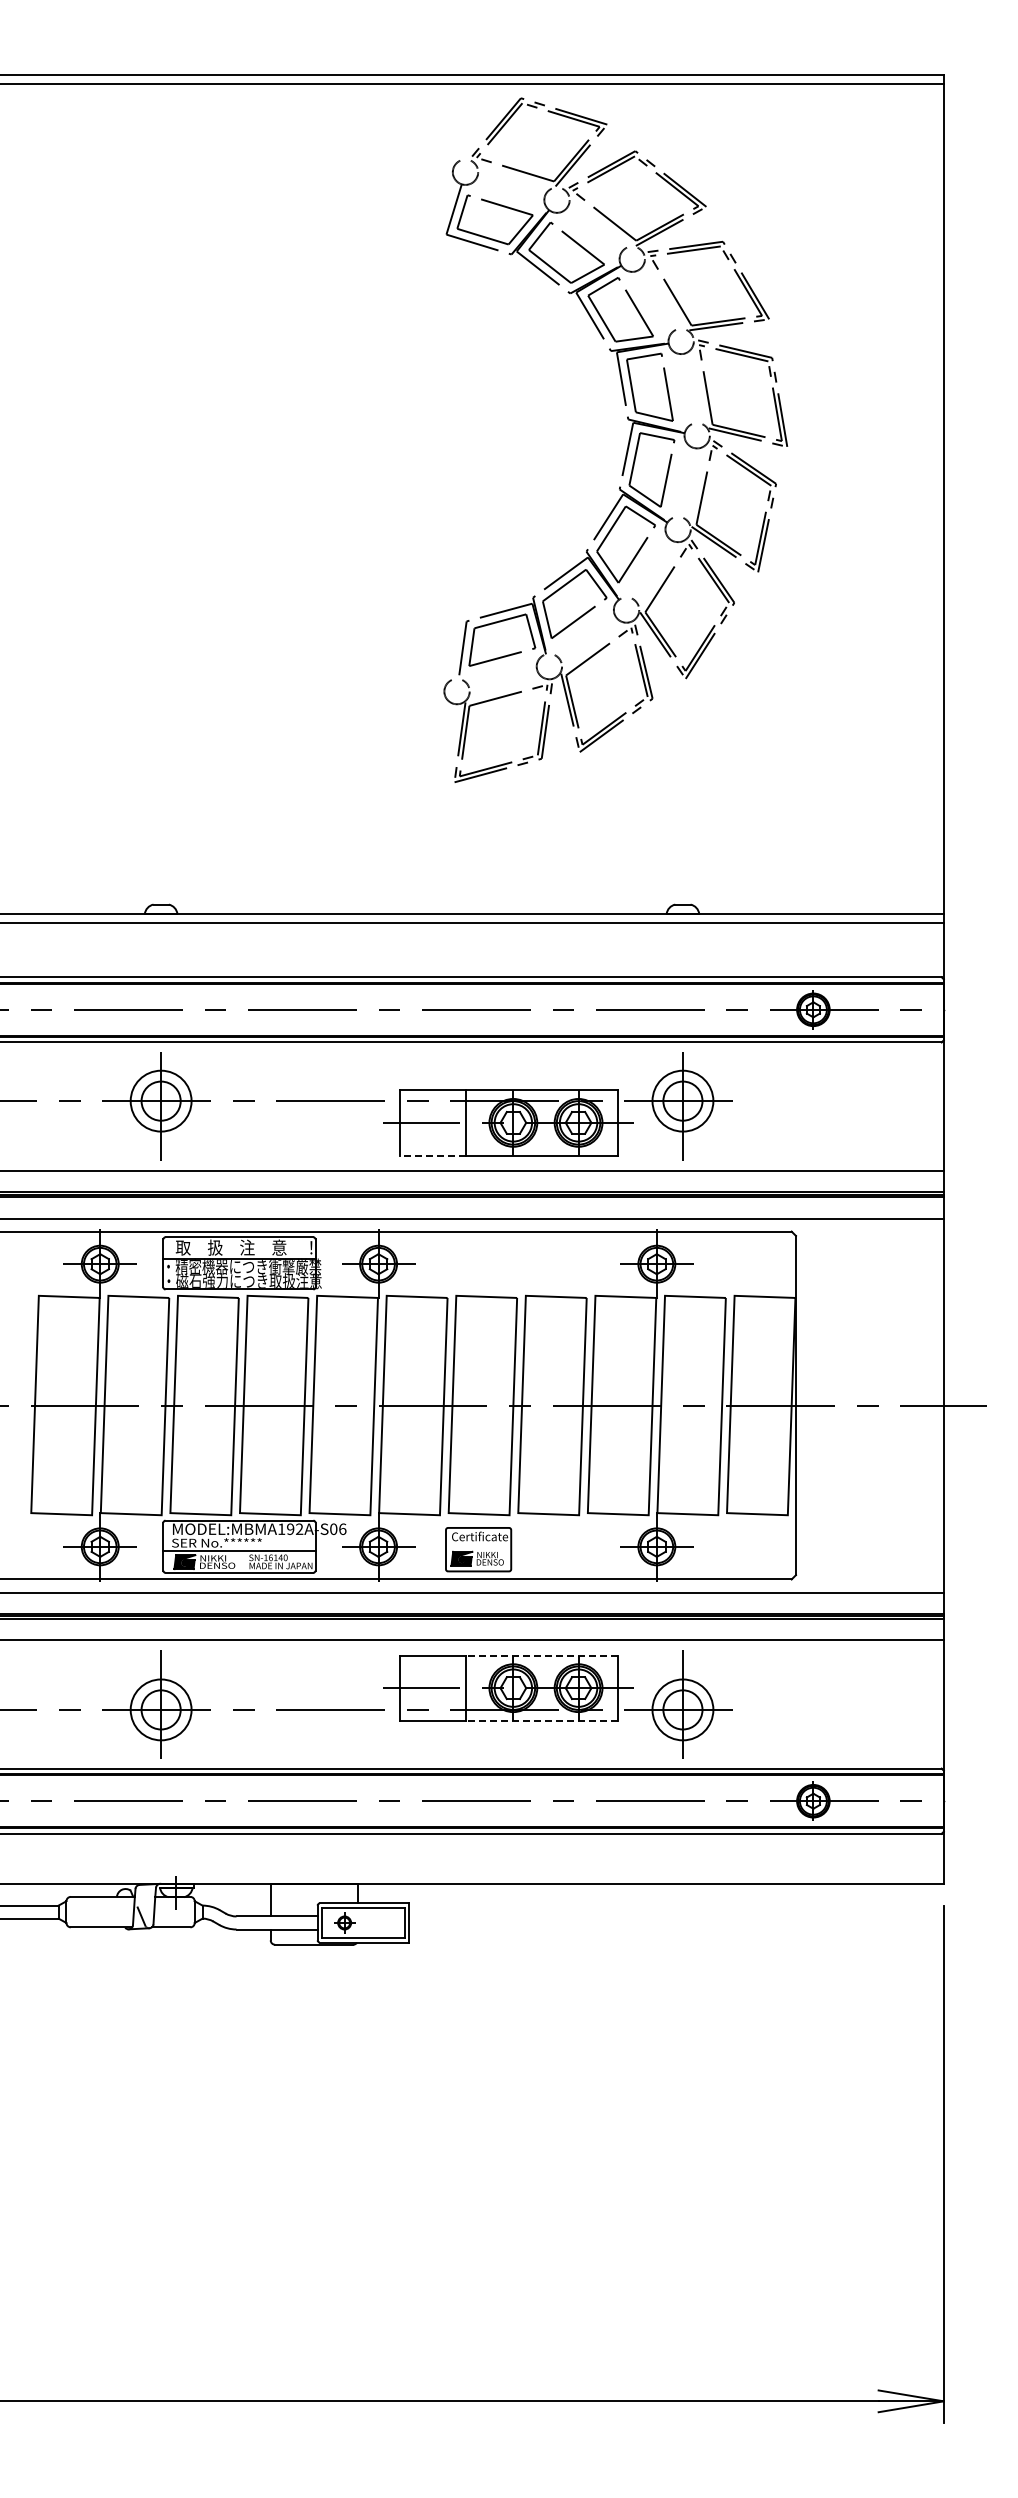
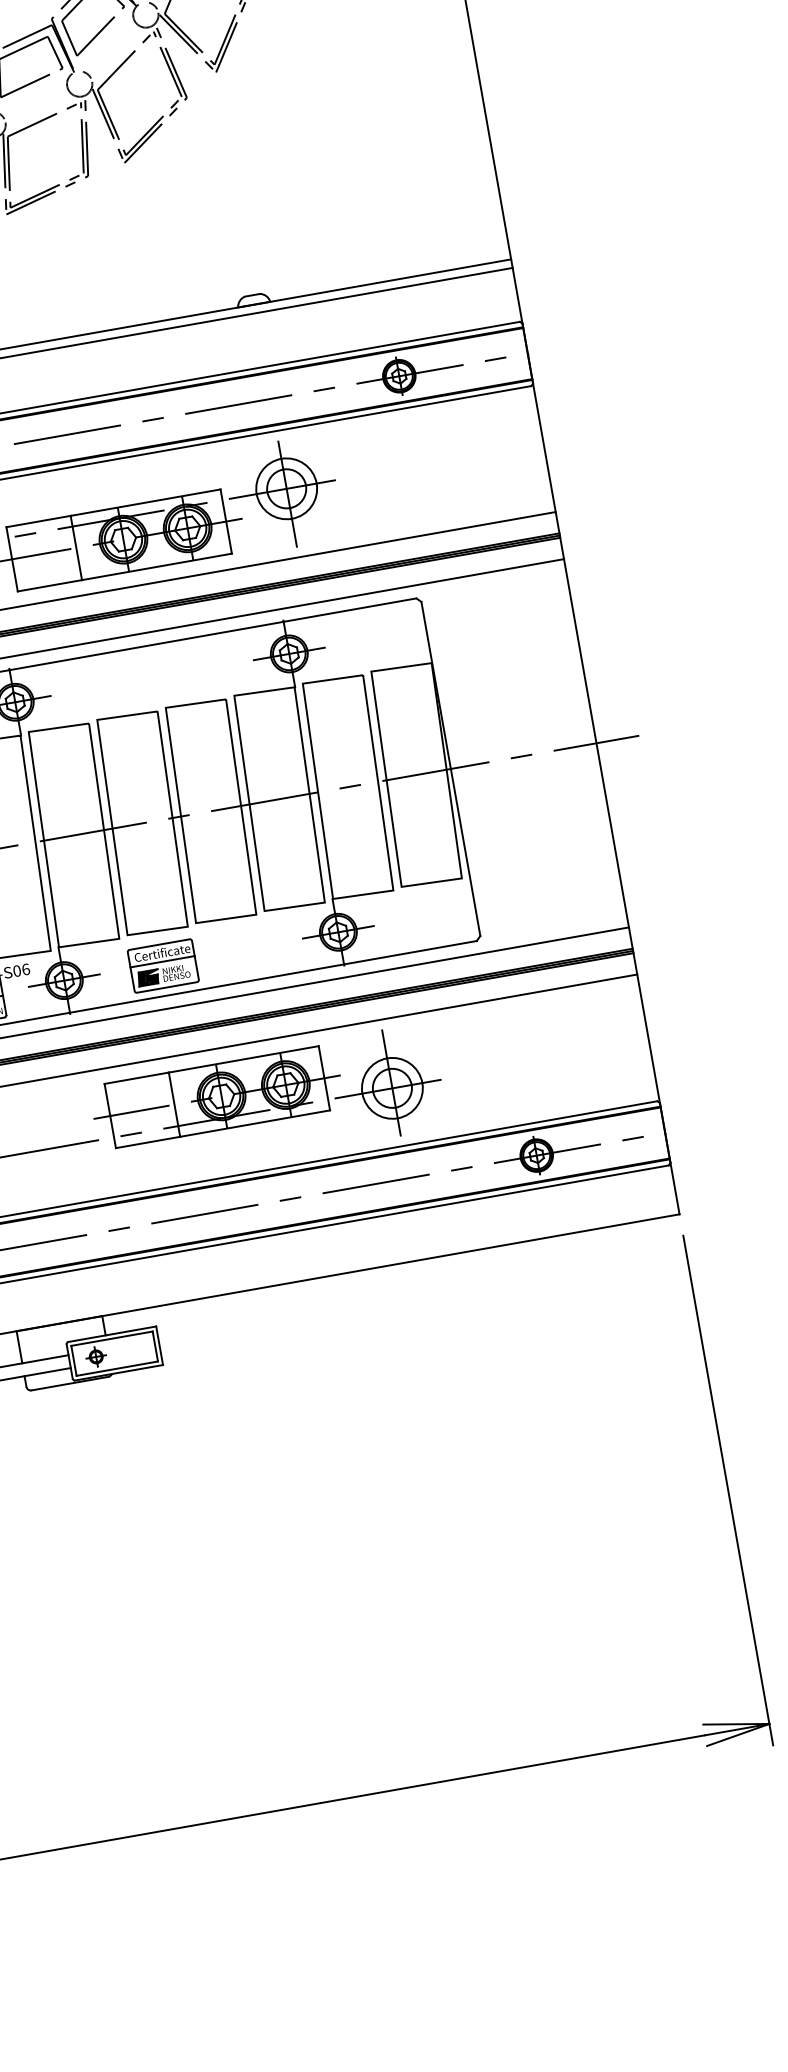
line: (432, 1155) -> (49, 585), dashed -> solid
line: (478, 1545) -> (162, 961), added
line: (541, 1655) -> (243, 1059), dashed -> solid
line: (541, 1720) -> (254, 1123), dashed -> solid

